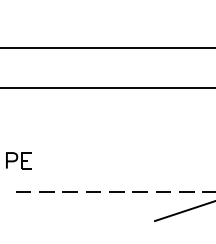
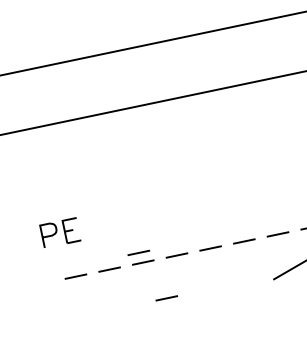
line: (68, 184) -> (138, 252), added
line: (80, 218) -> (166, 297), added

